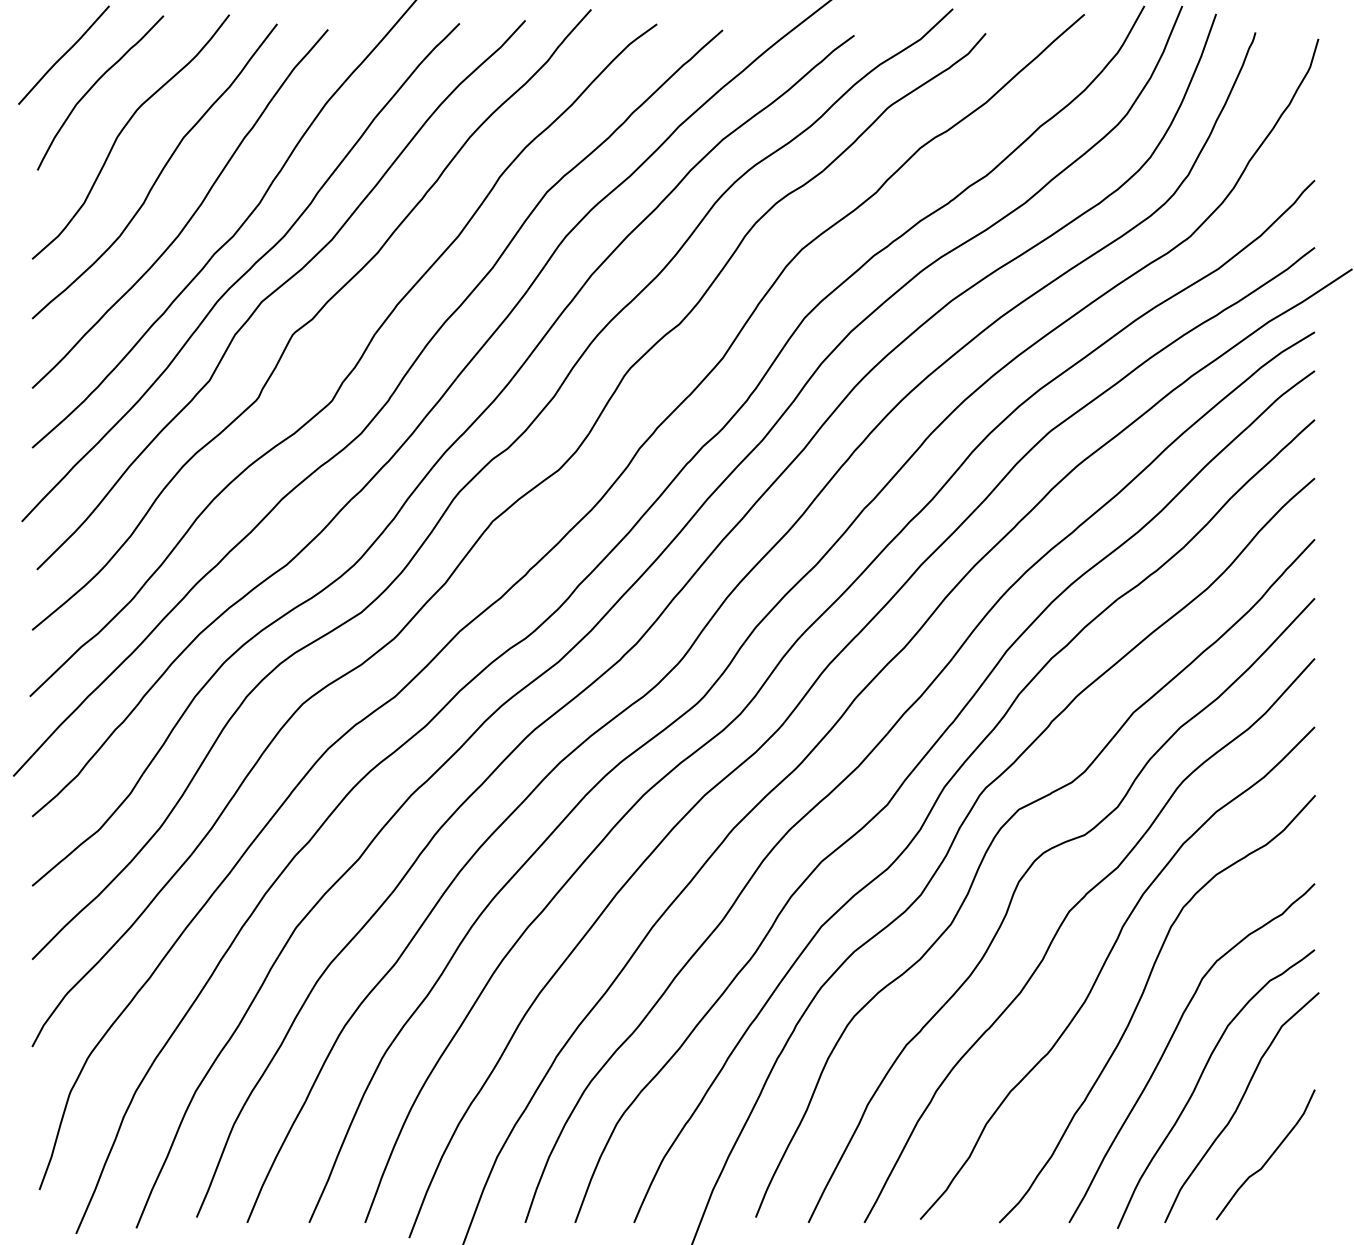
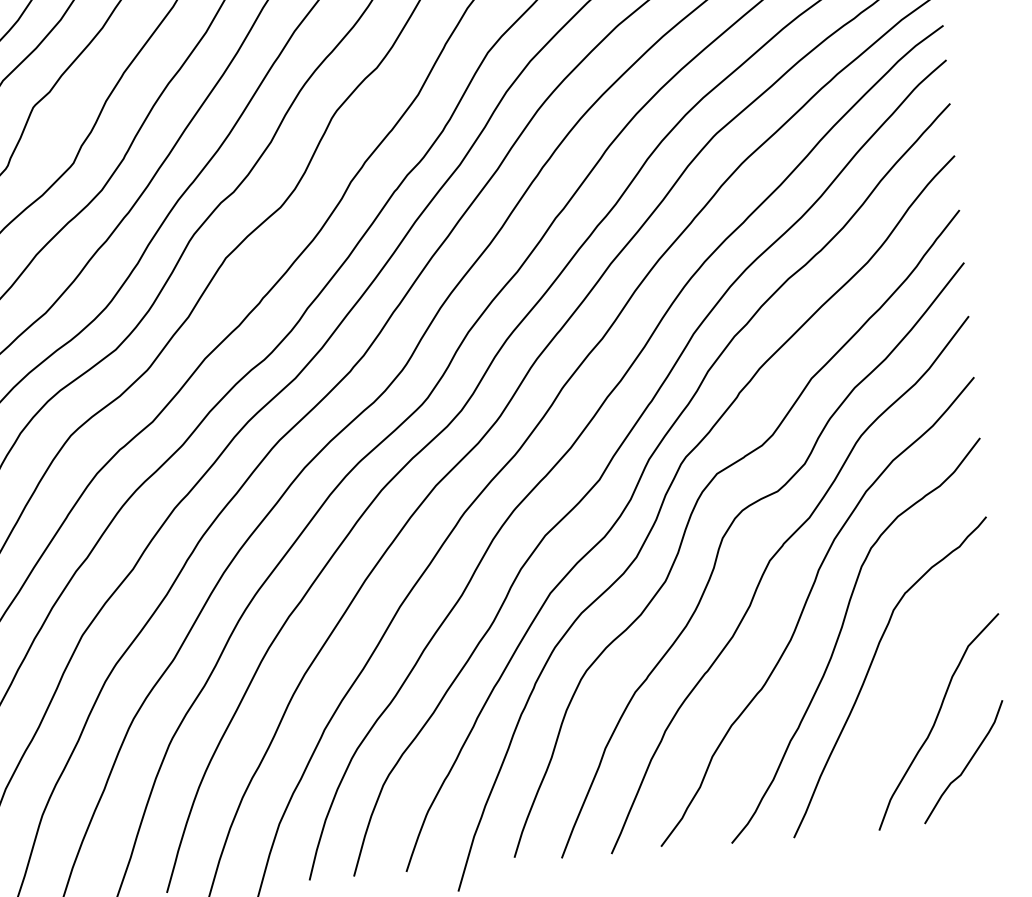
curve: (1200, 1079) -> (899, 700), removed

